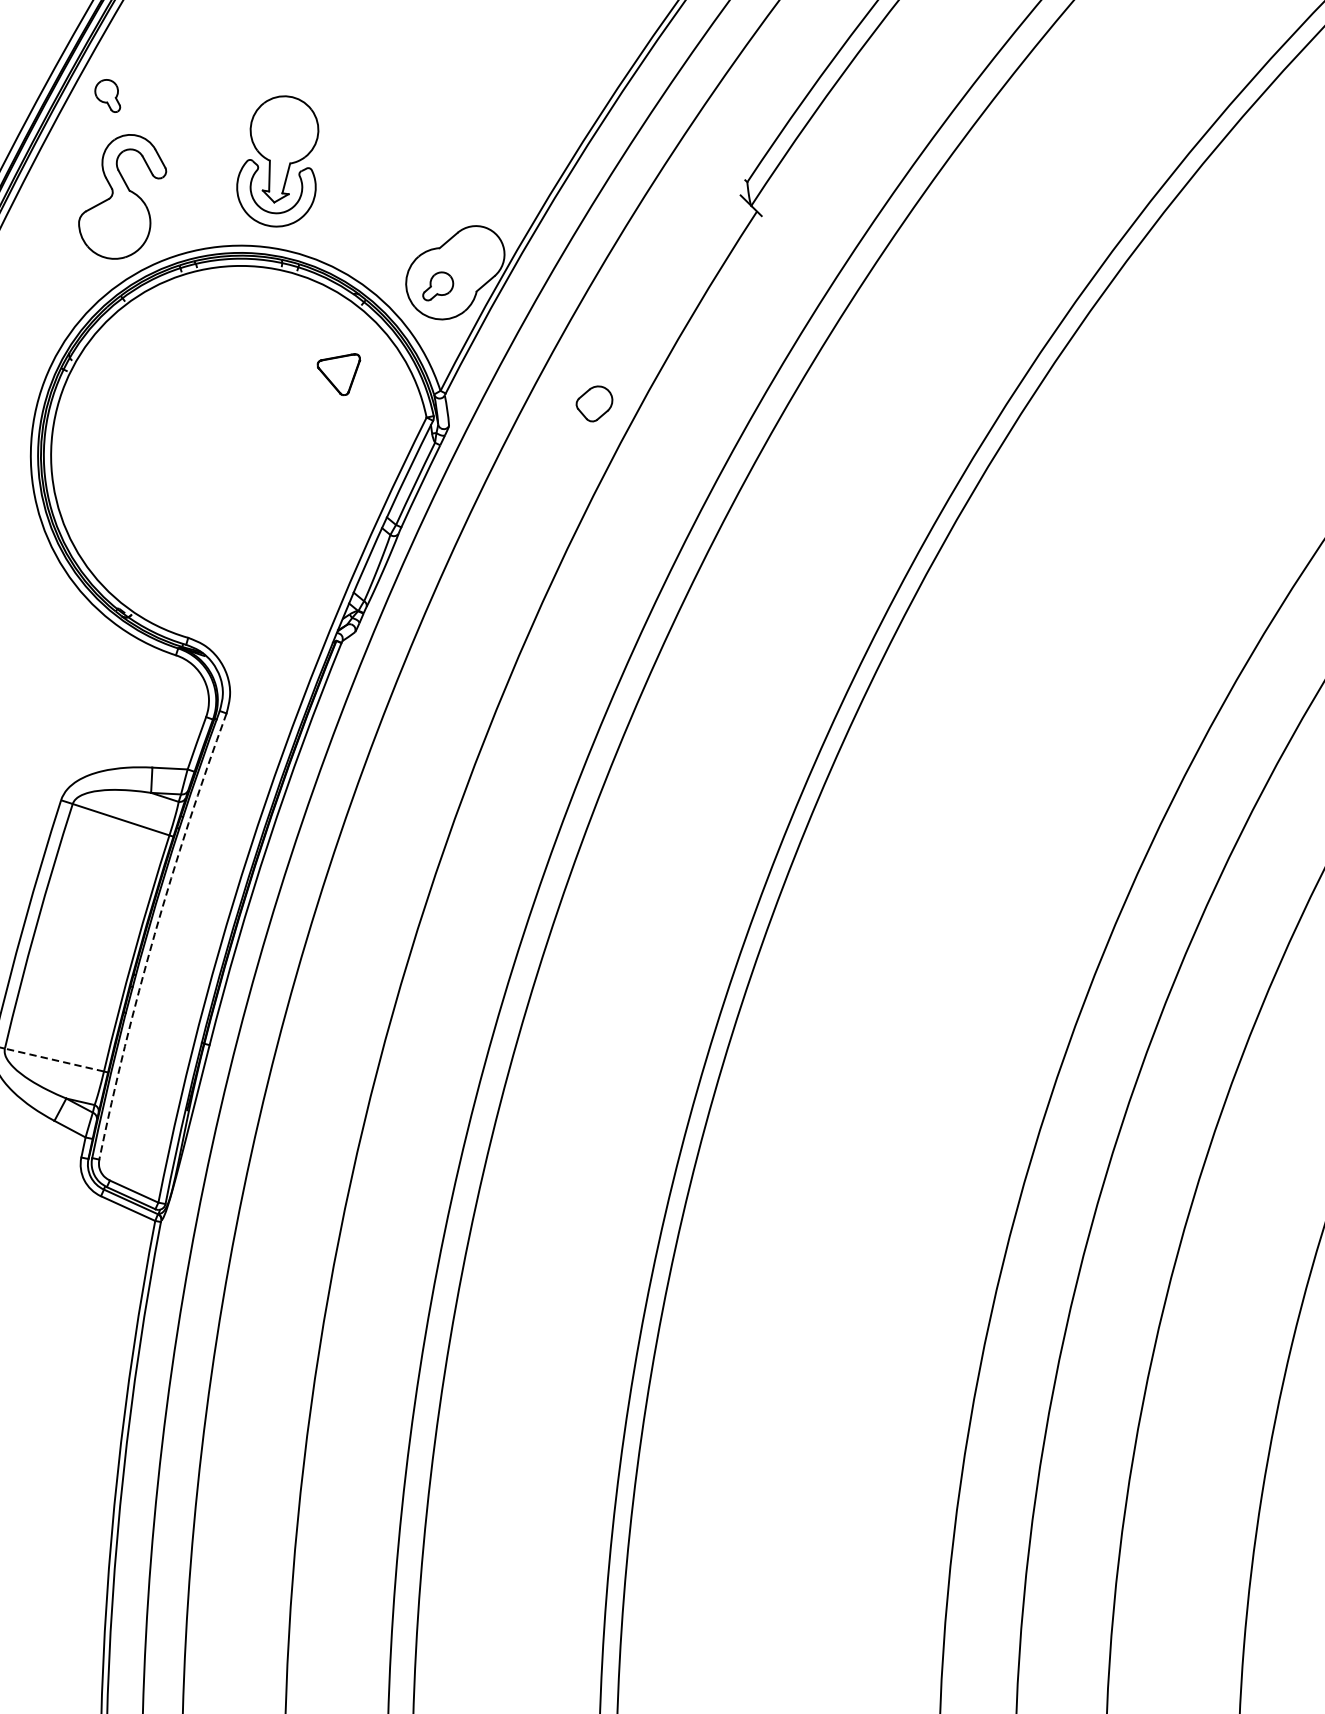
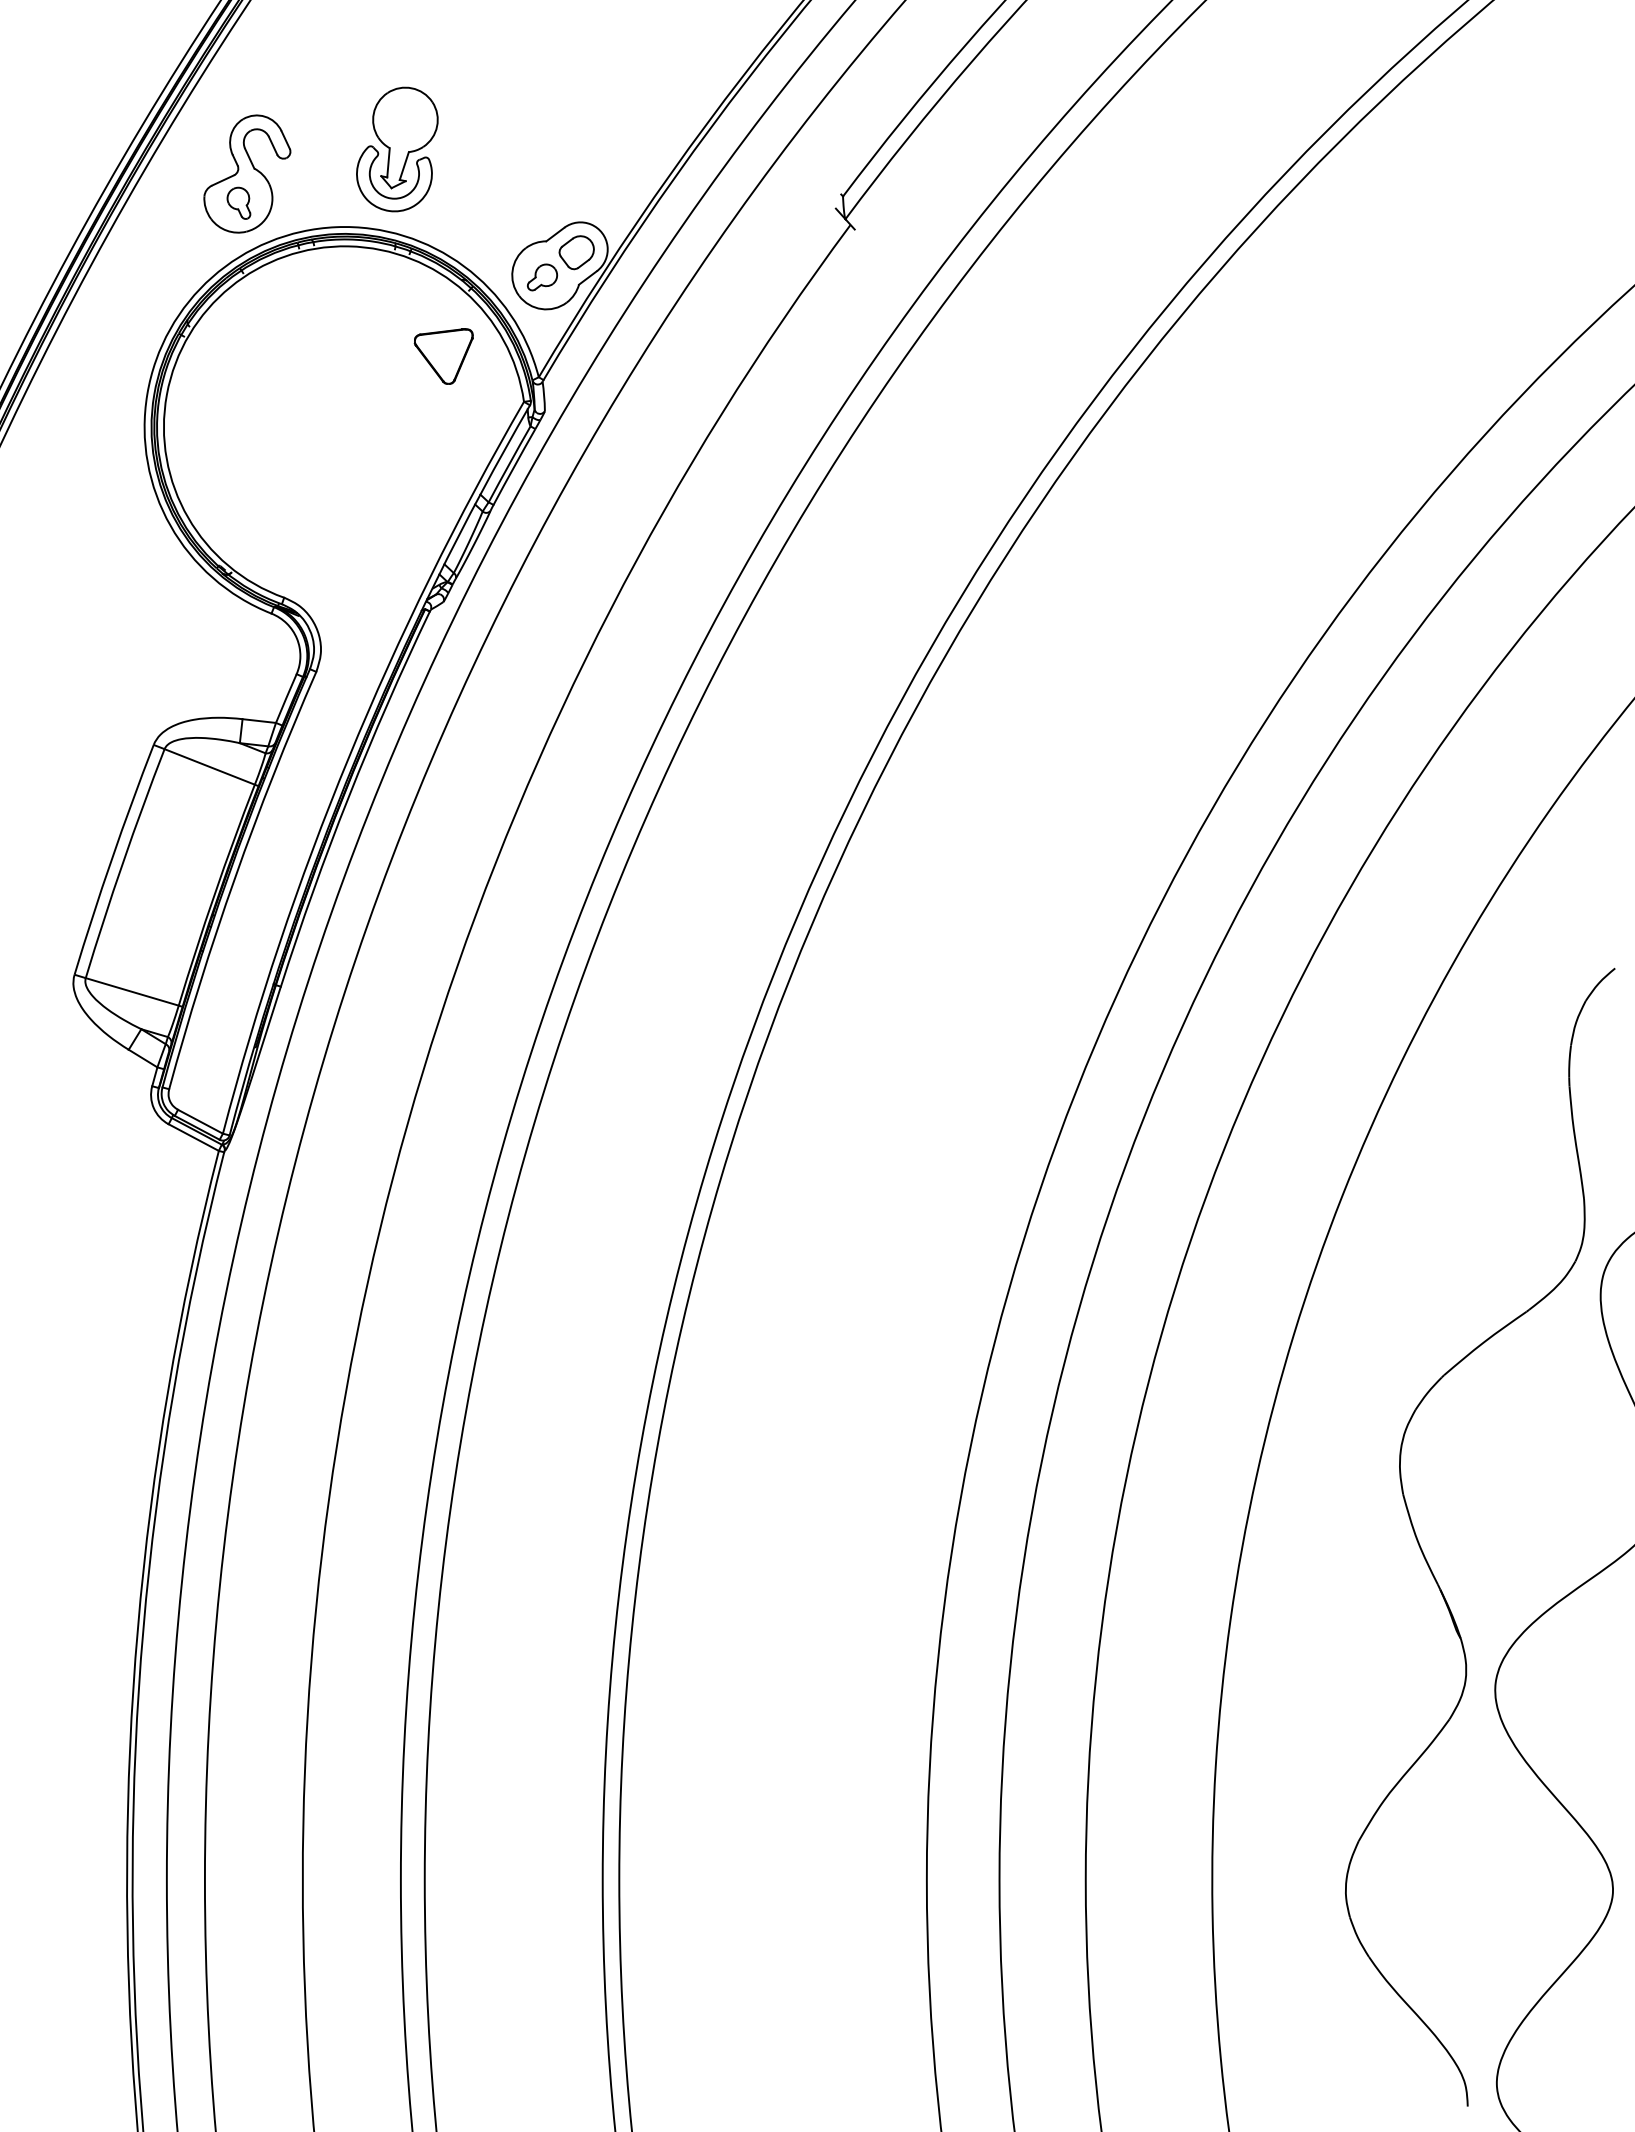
part: (107, 95) -> (238, 202), moved
part: (339, 375) -> (443, 356), size x1.43
part: (594, 403) -> (576, 252), moved
arc: (155, 933) -> (235, 877), dashed -> solid
line: (53, 1059) -> (131, 991), dashed -> solid

